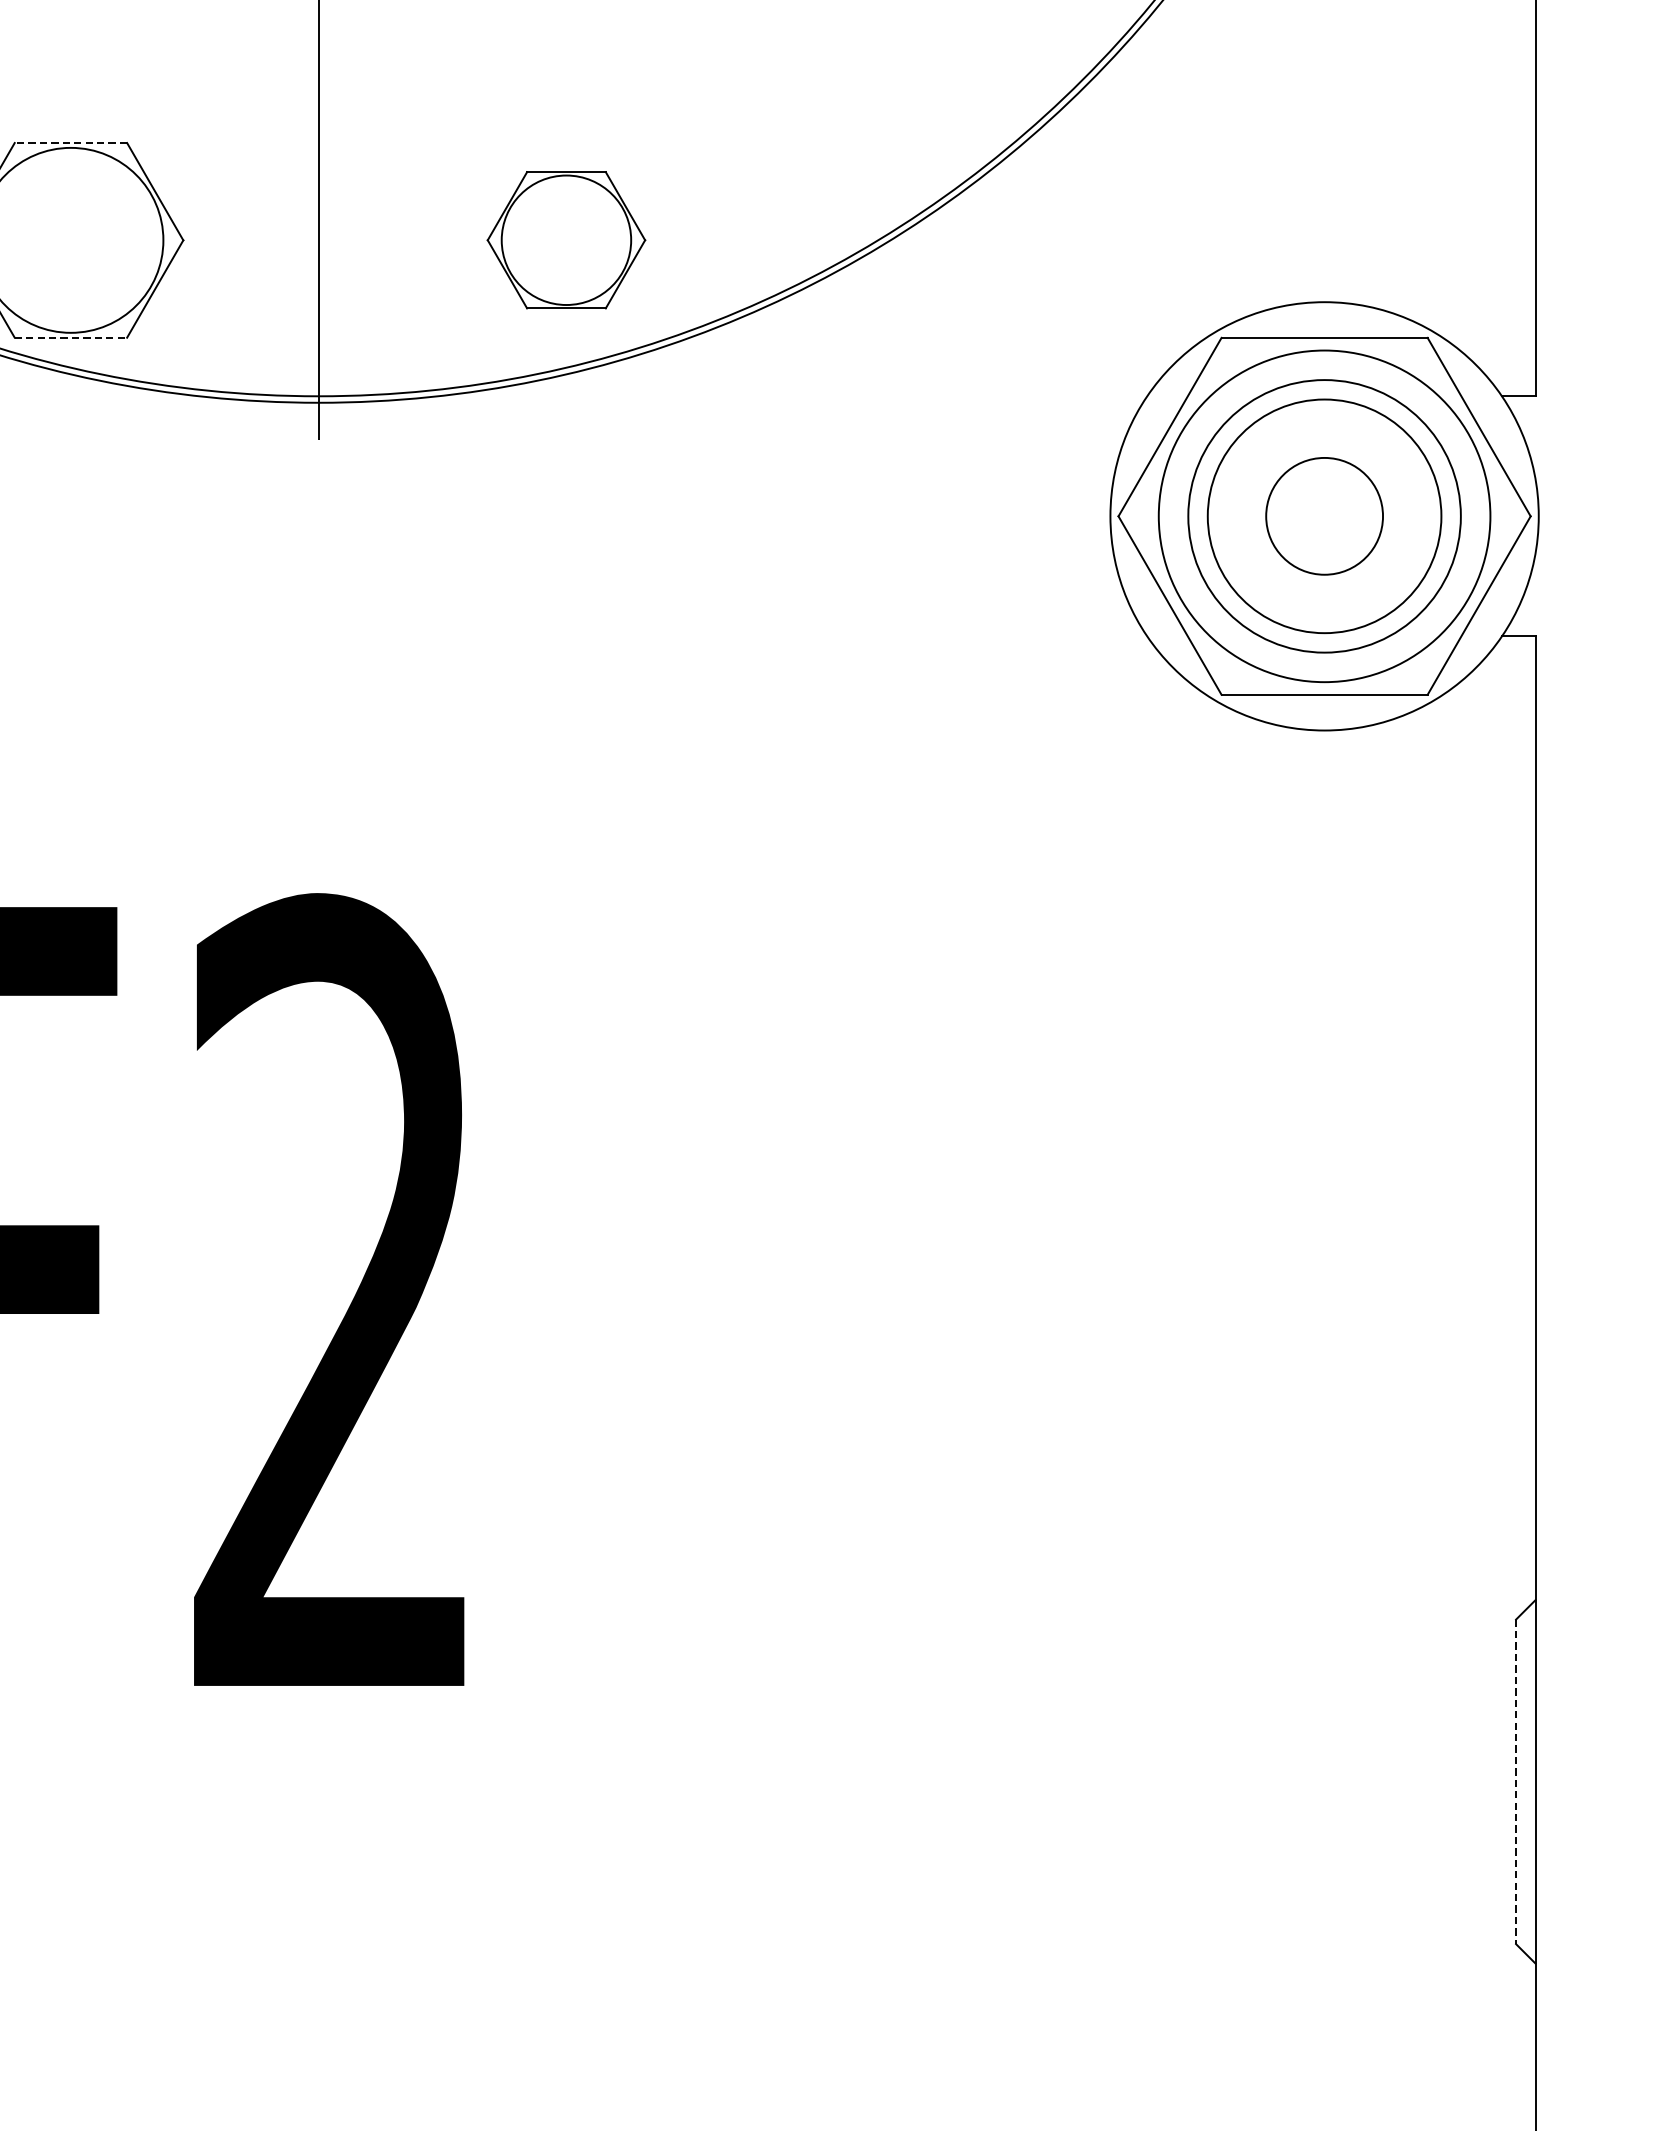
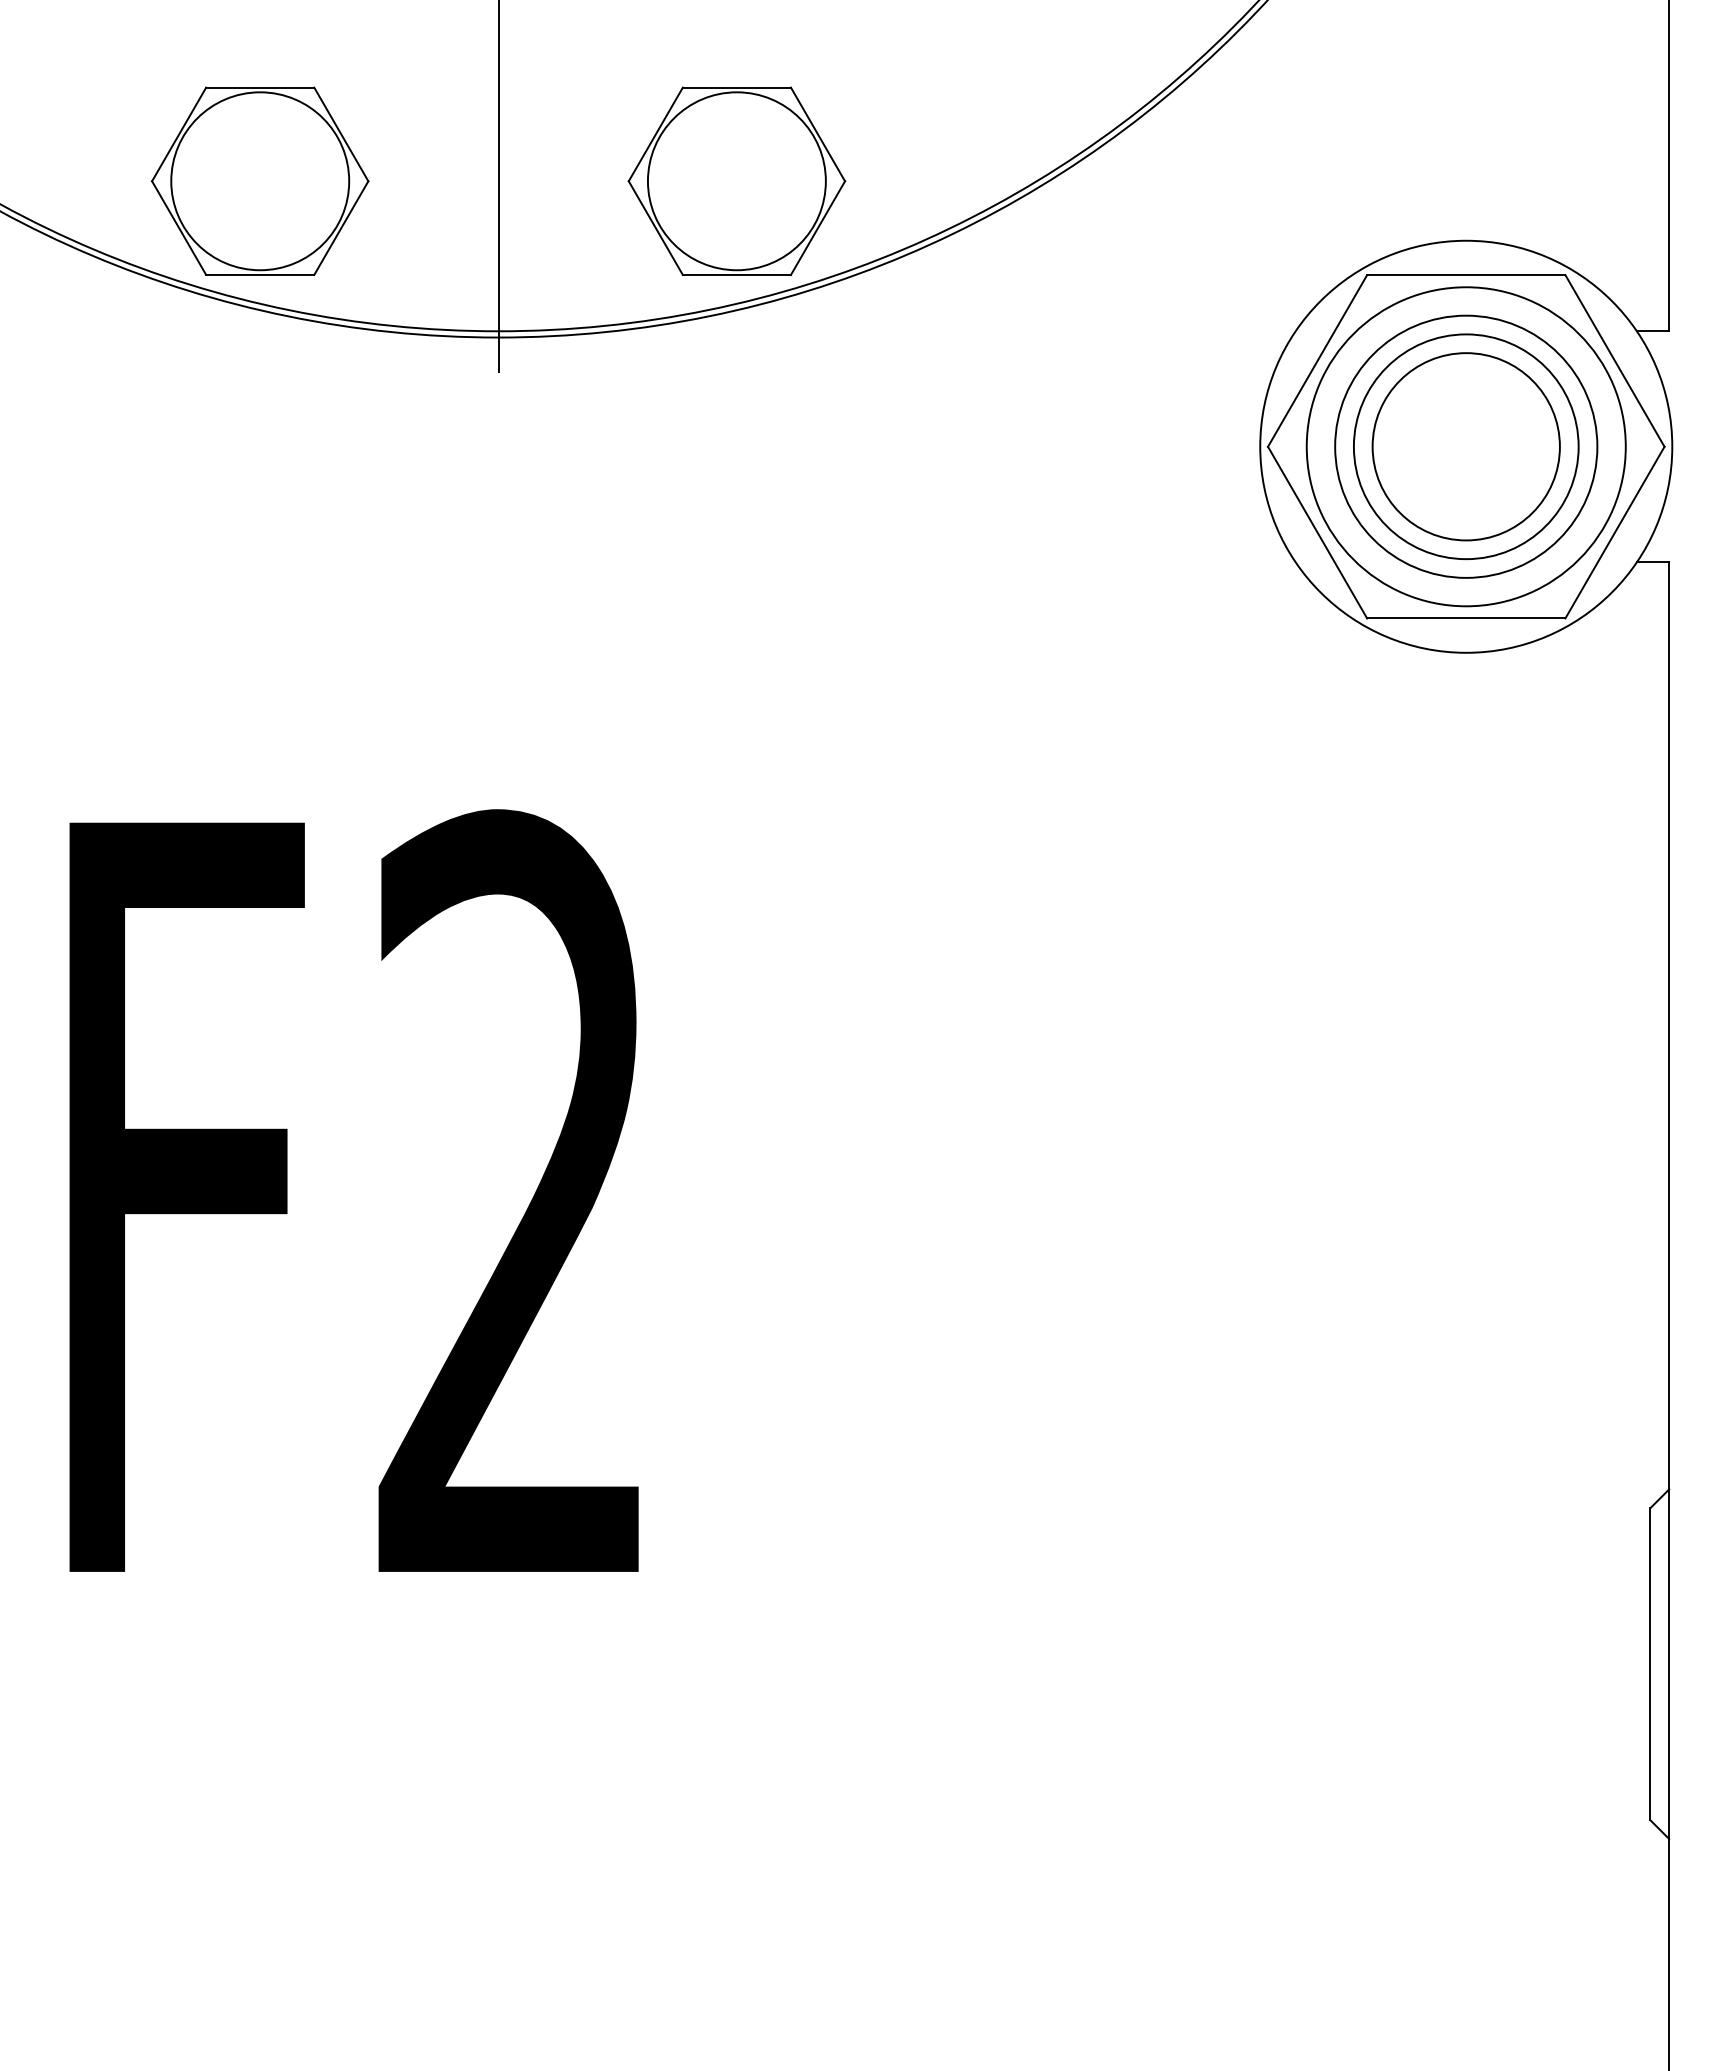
line: (70, 142) -> (259, 87), dashed -> solid
part: (566, 239) -> (736, 180), size x1.43
line: (71, 337) -> (260, 274), dashed -> solid
circle: (1323, 516) -> (1465, 446), size x1.67
line: (1516, 1782) -> (1650, 1664), dashed -> solid

